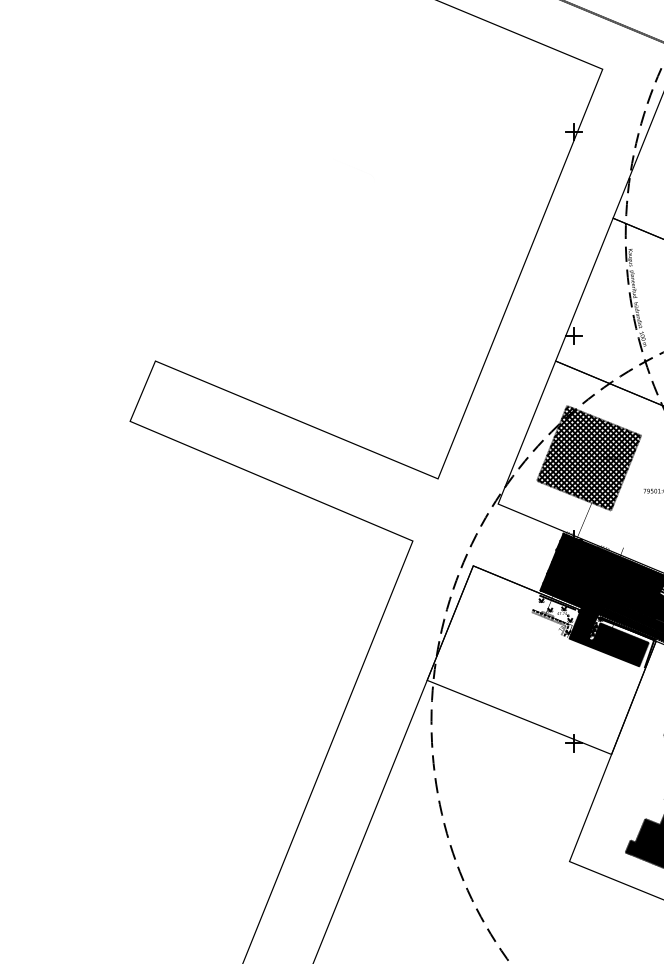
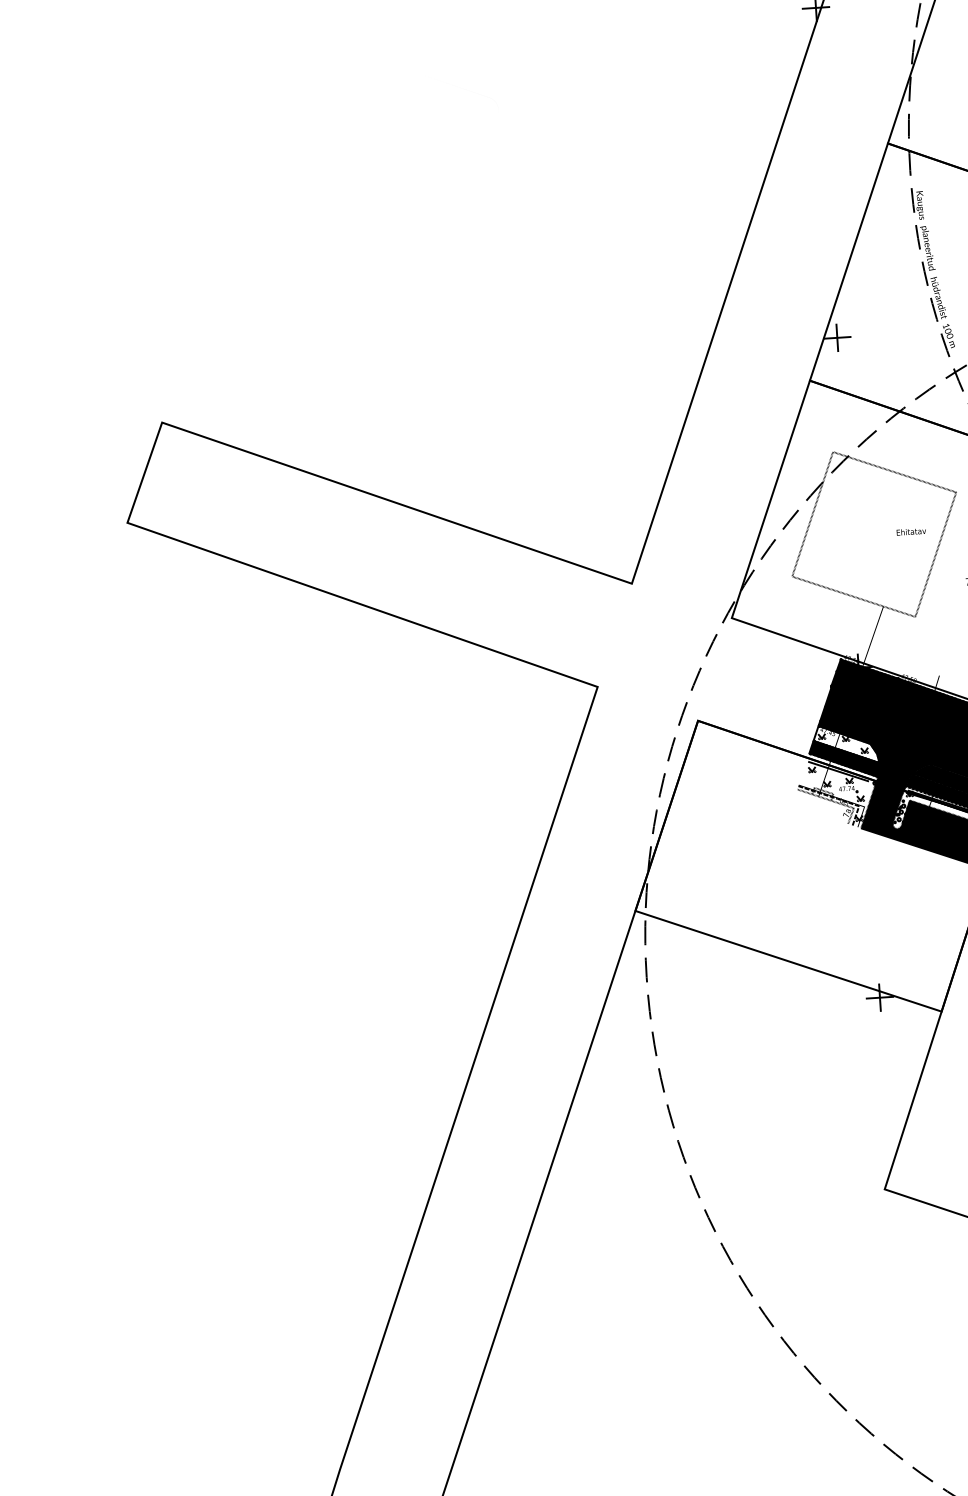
hatch: (588, 457) -> (873, 533), removed
fill: (563, 586) -> (846, 744), removed

